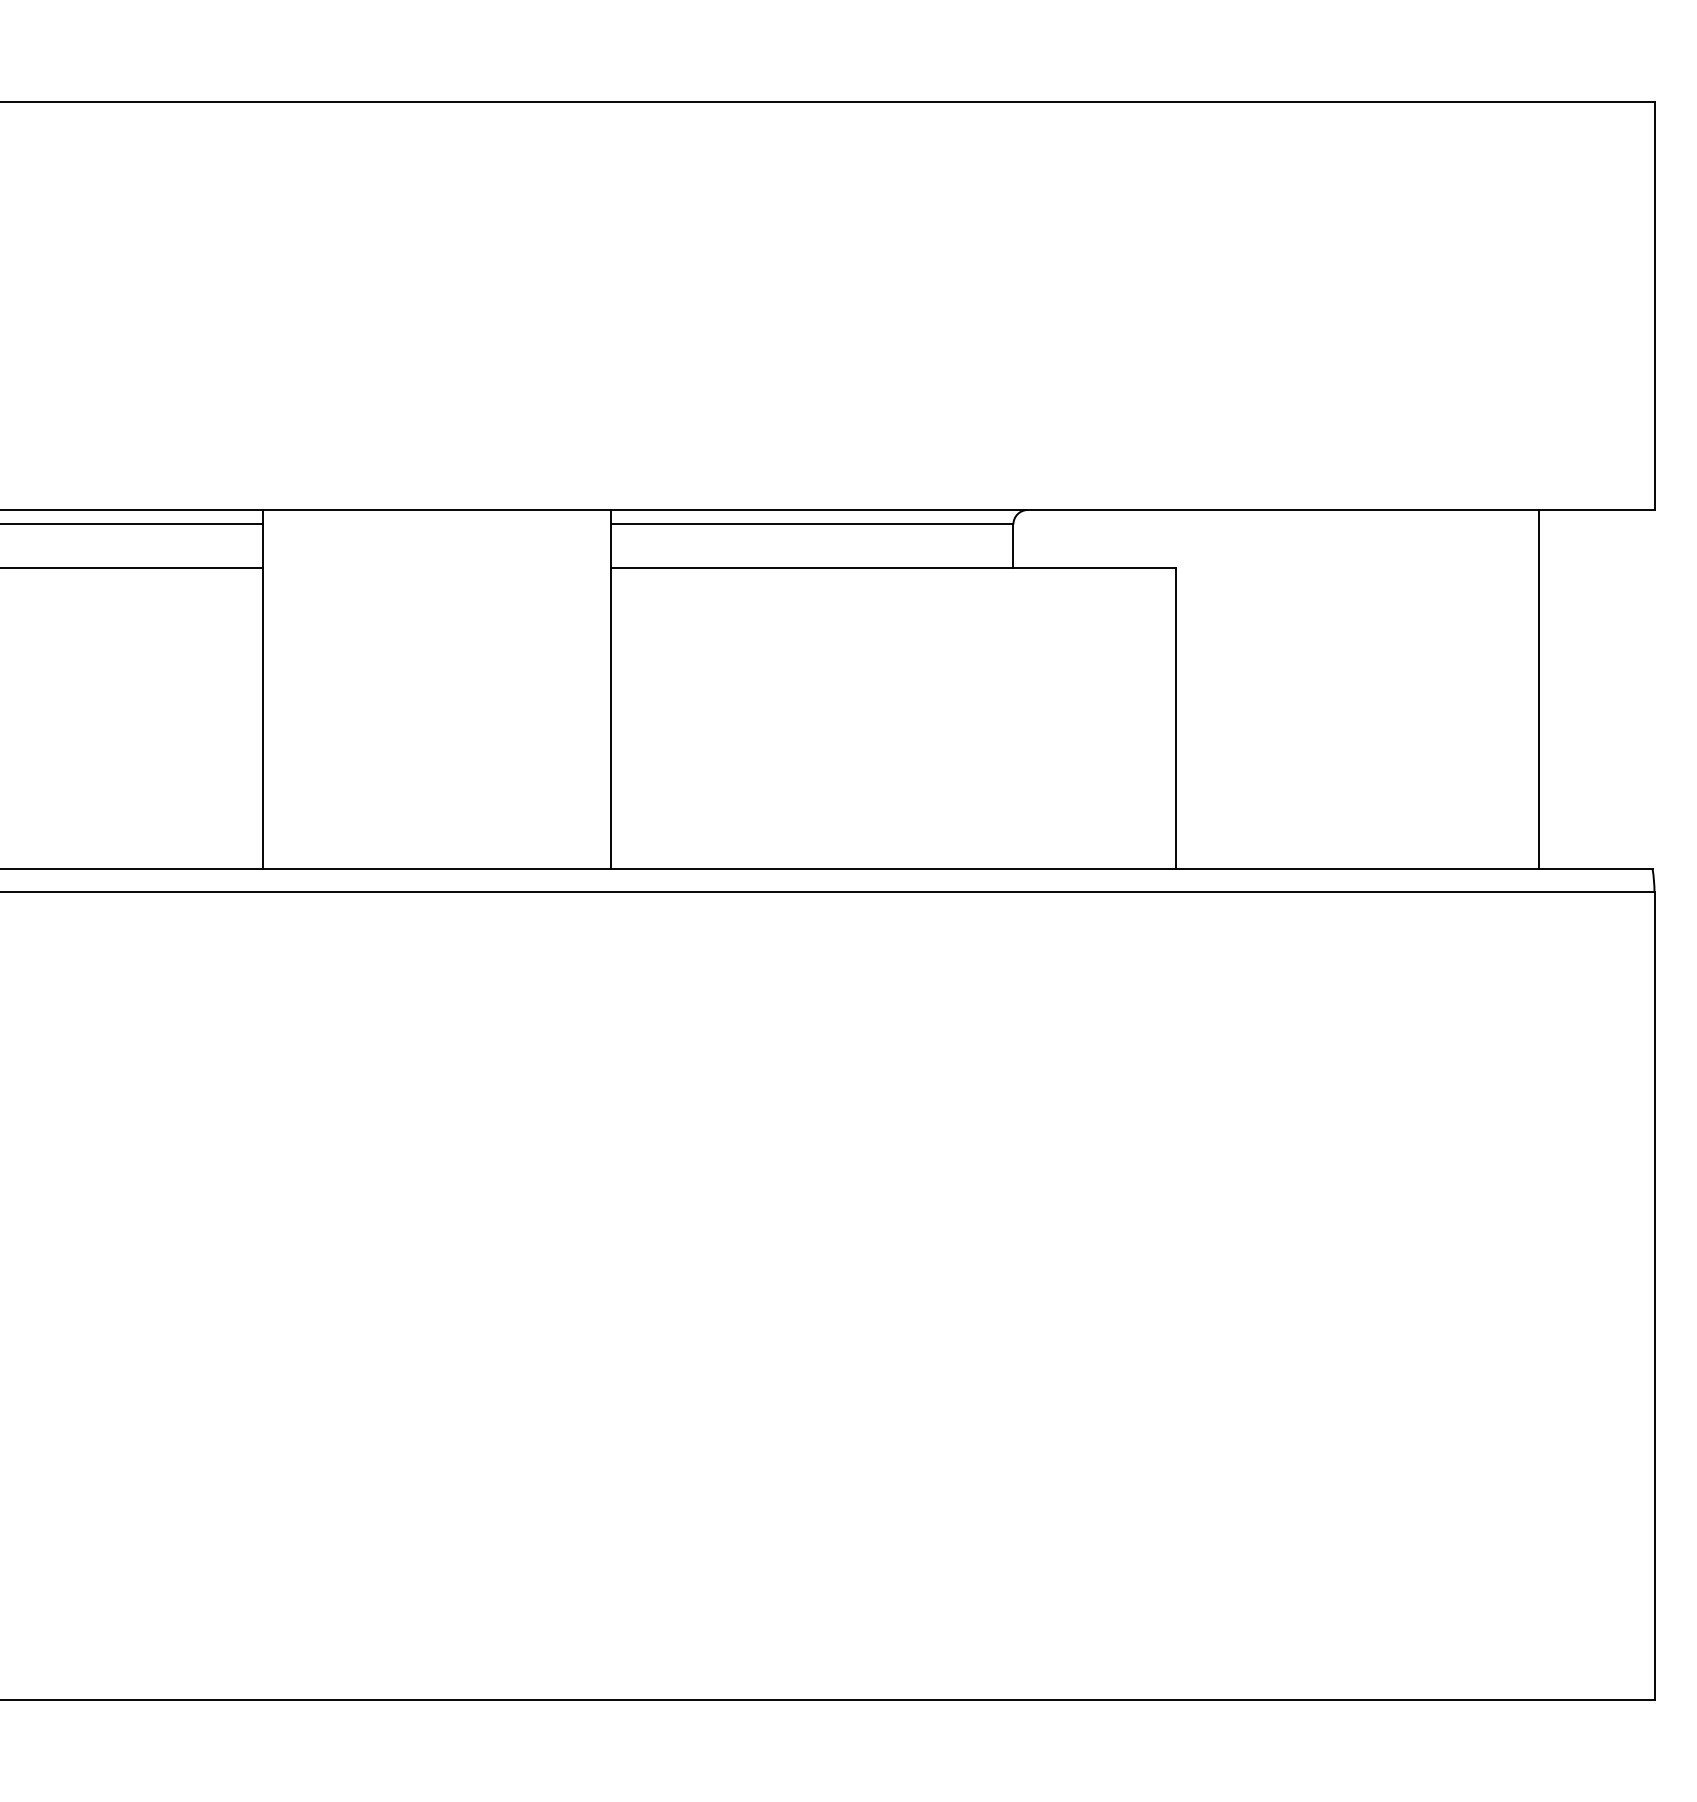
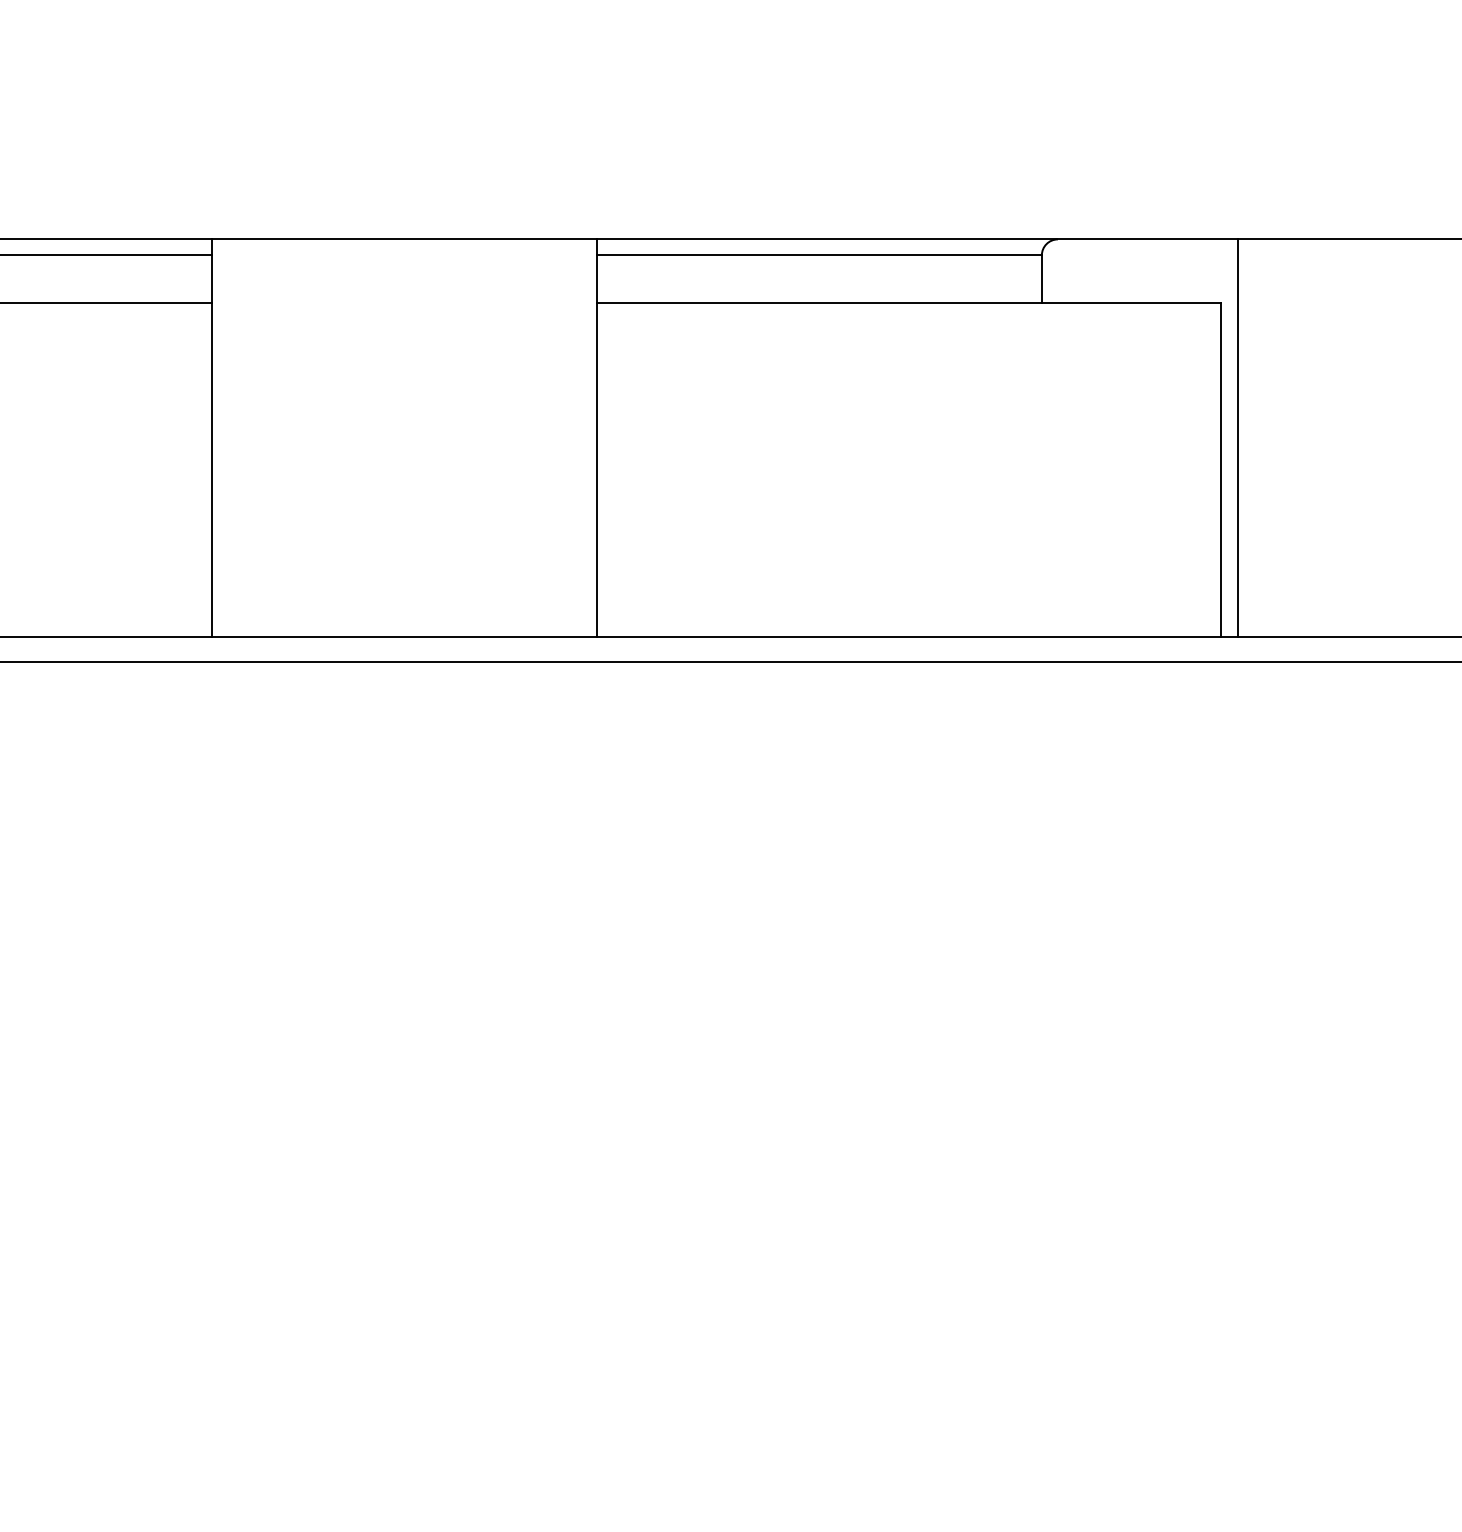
line: (1190, 689) -> (1237, 437), added

